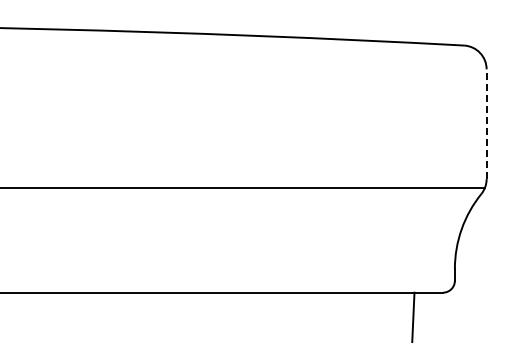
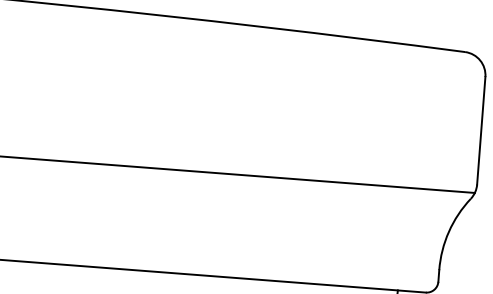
line: (486, 124) -> (481, 131), dashed -> solid

